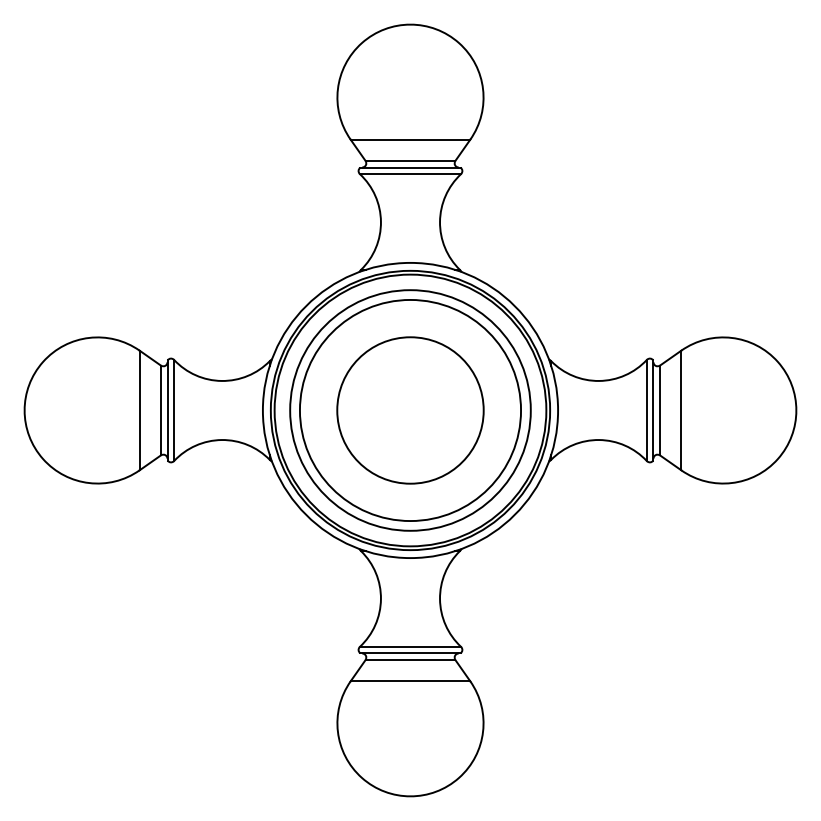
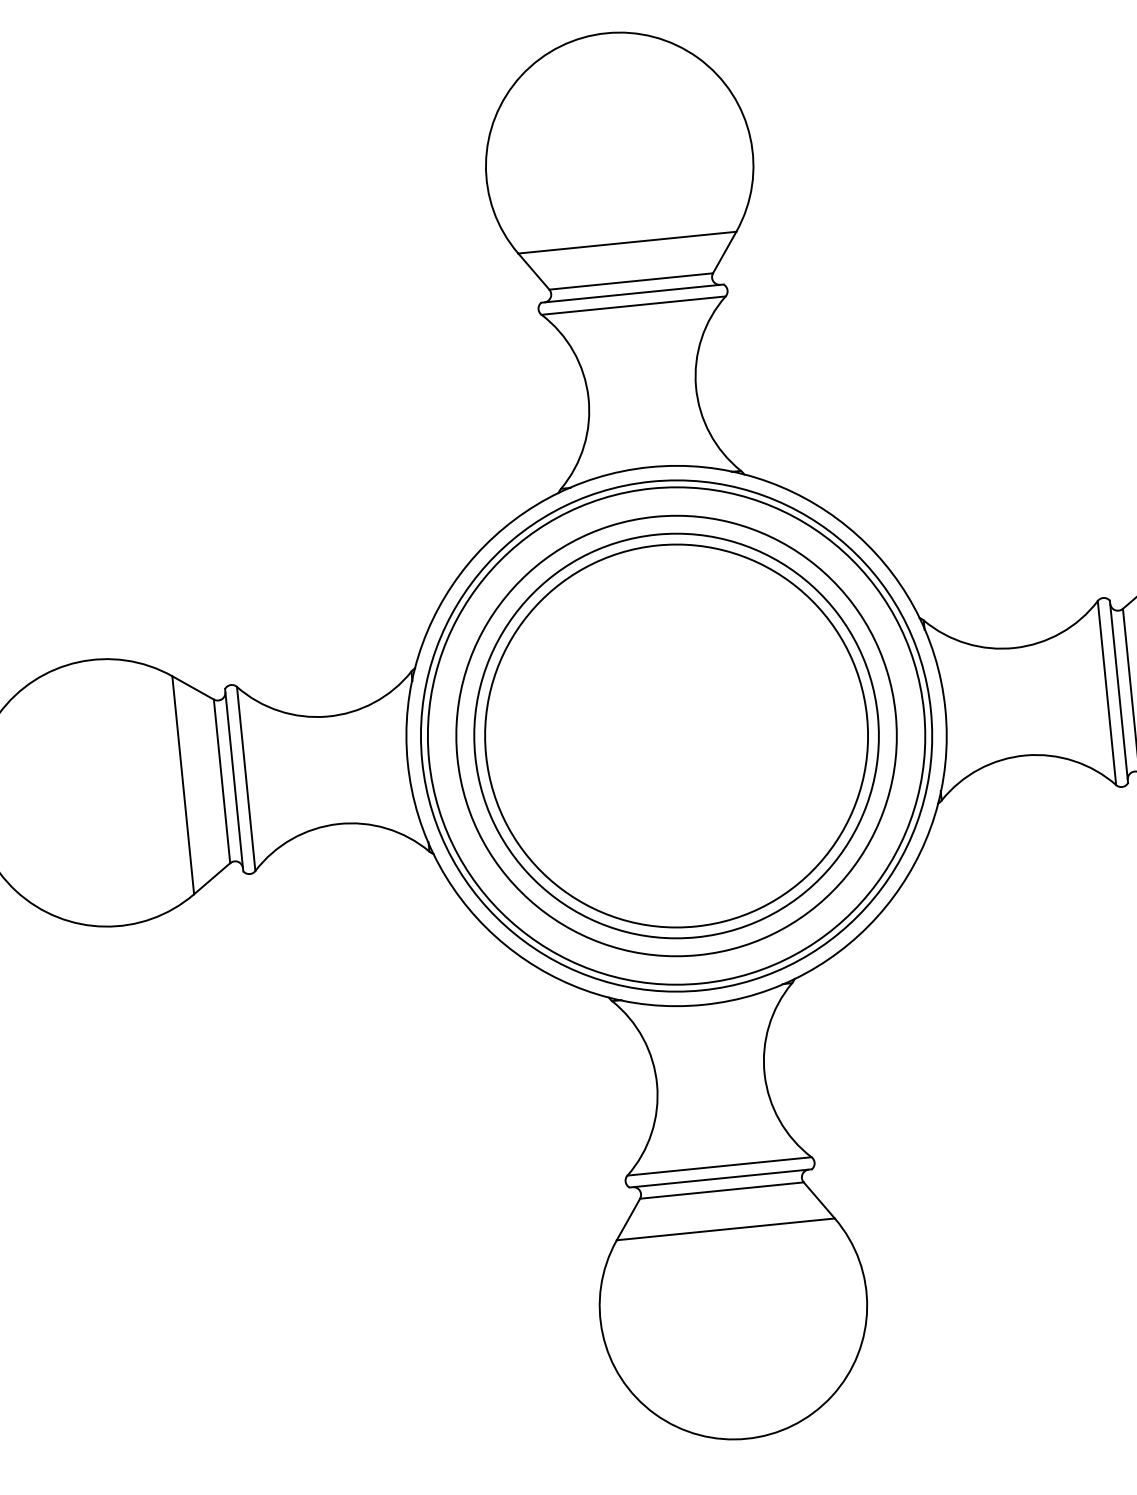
circle: (410, 410) -> (676, 736), size x1.43

